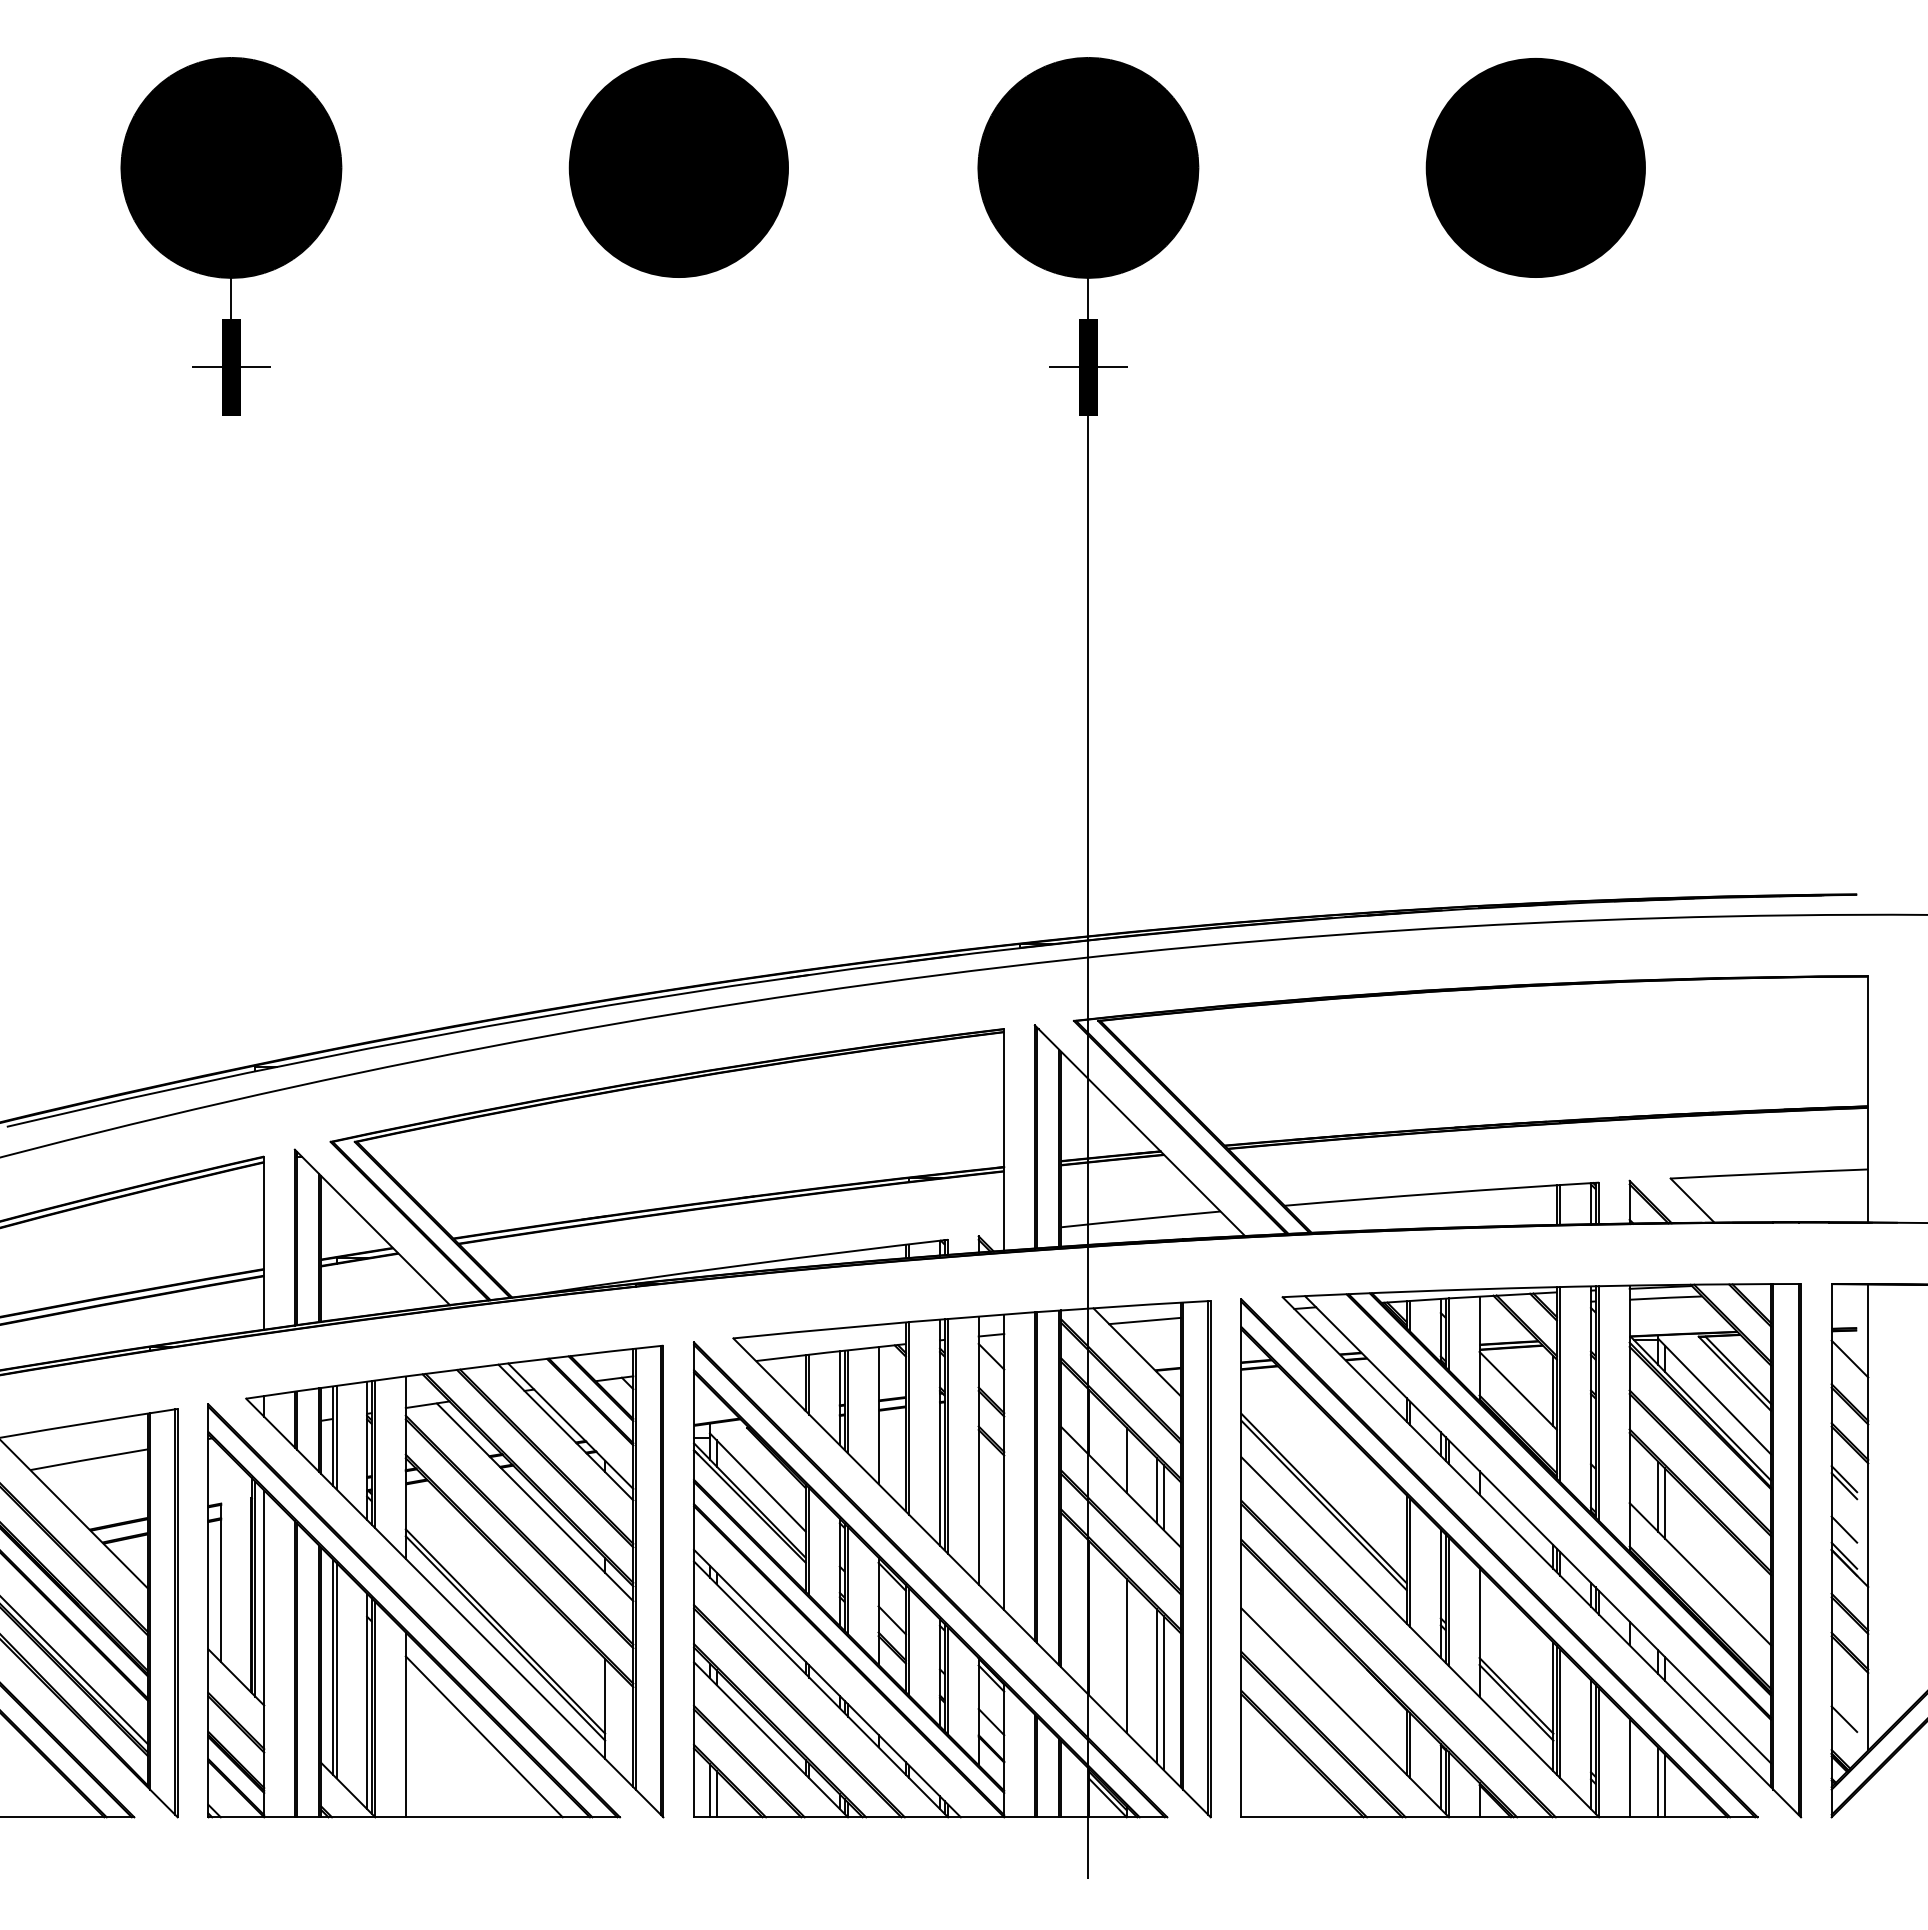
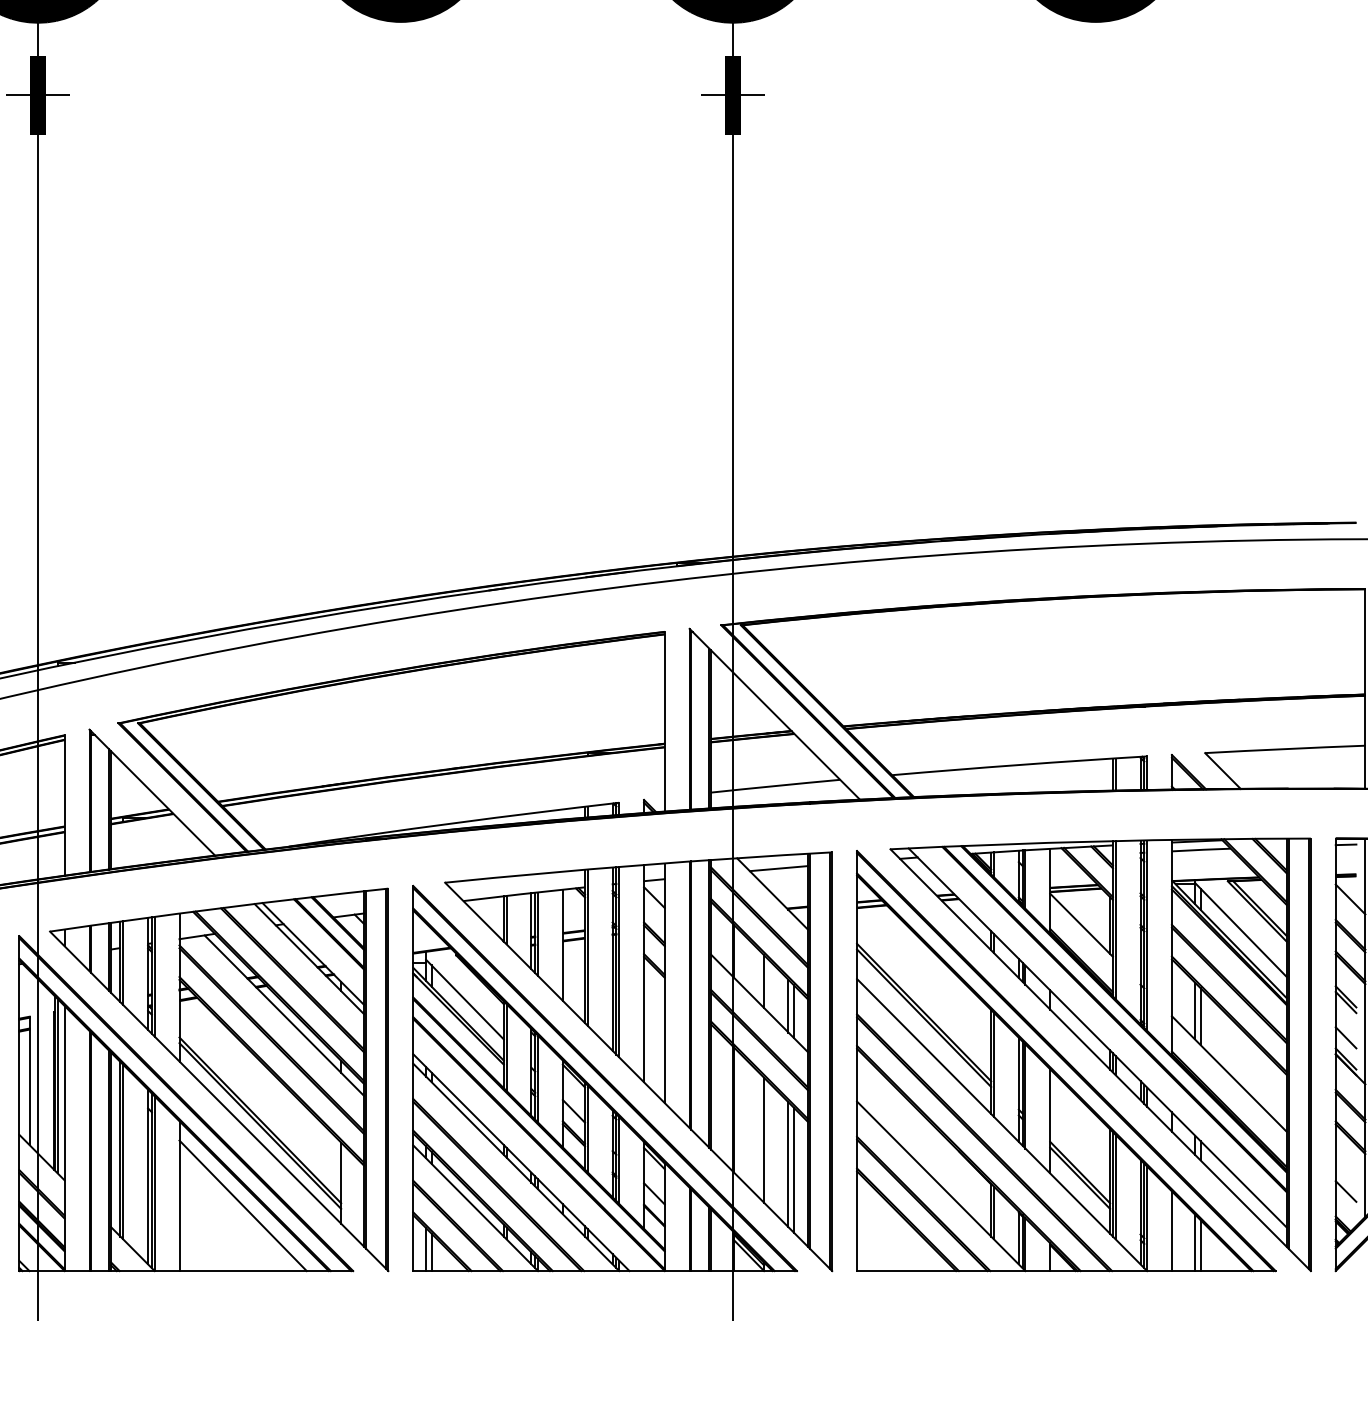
line: (231, 1146) -> (38, 727), added
line: (1844, 1291) -> (1346, 844), added

